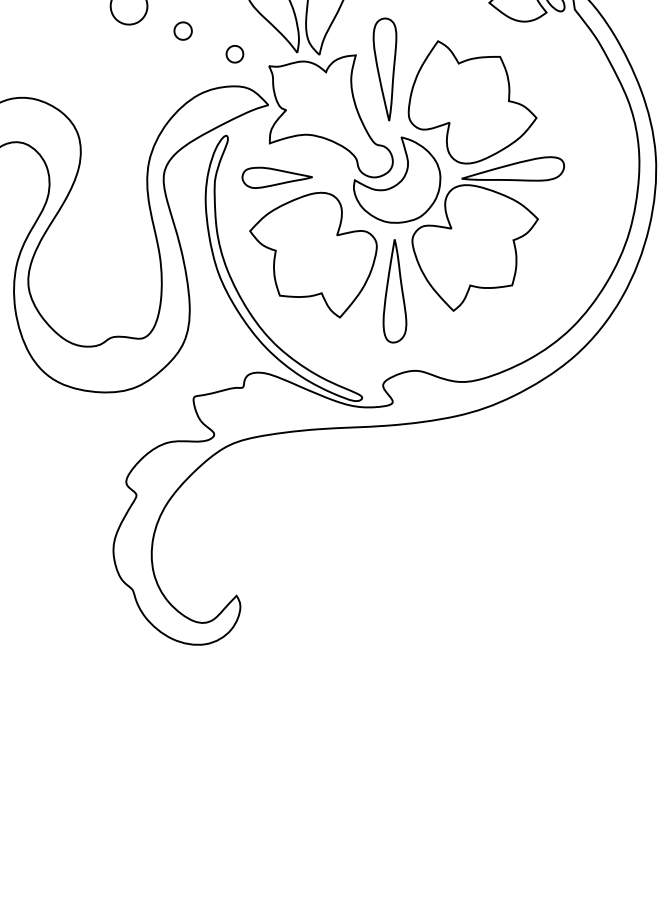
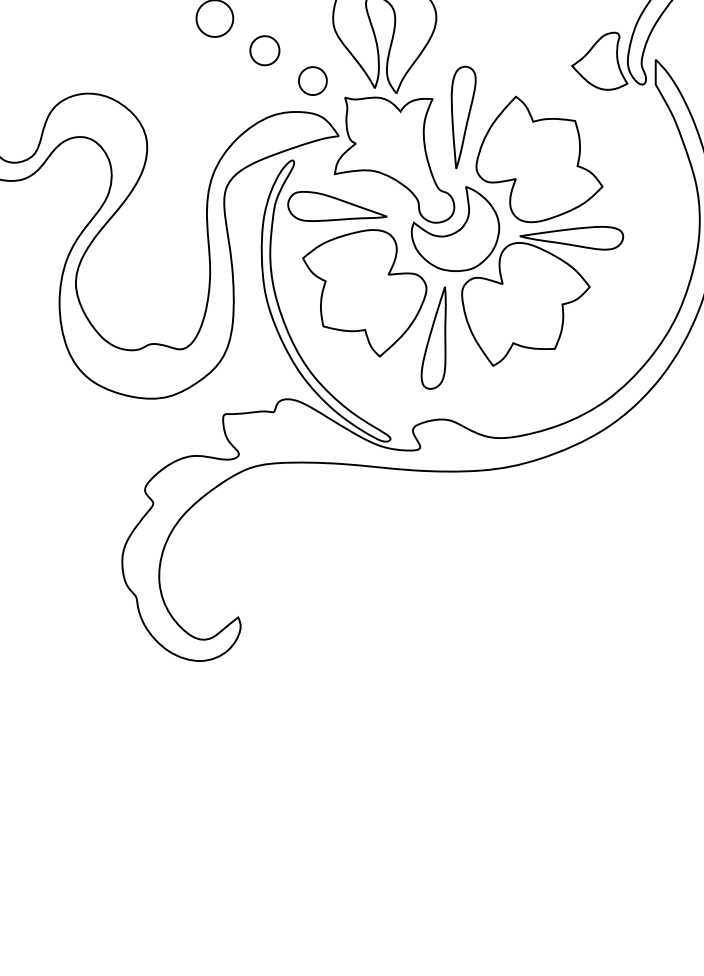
part: (182, 30) -> (264, 50), size x1.67
part: (234, 53) -> (312, 80), size x1.67
part: (276, 175) -> (337, 206), size x1.43

